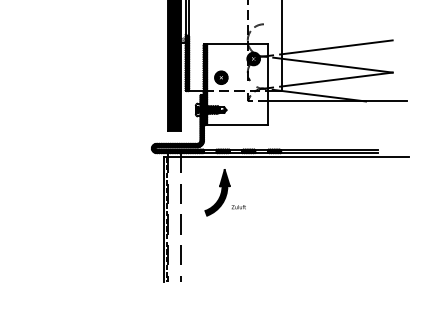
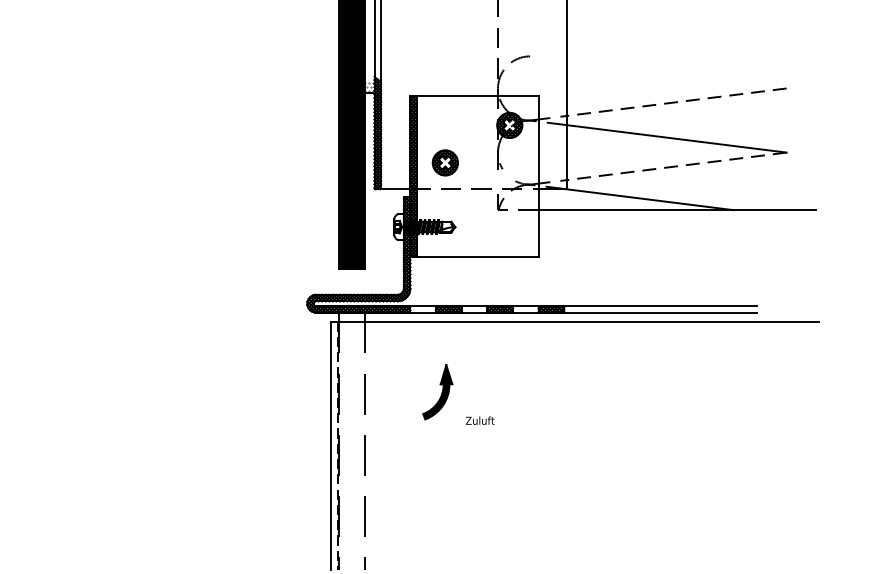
line: (337, 47) -> (676, 102), solid -> dashed
line: (337, 79) -> (676, 166), solid -> dashed
part: (217, 192) -> (437, 391), size x0.6

